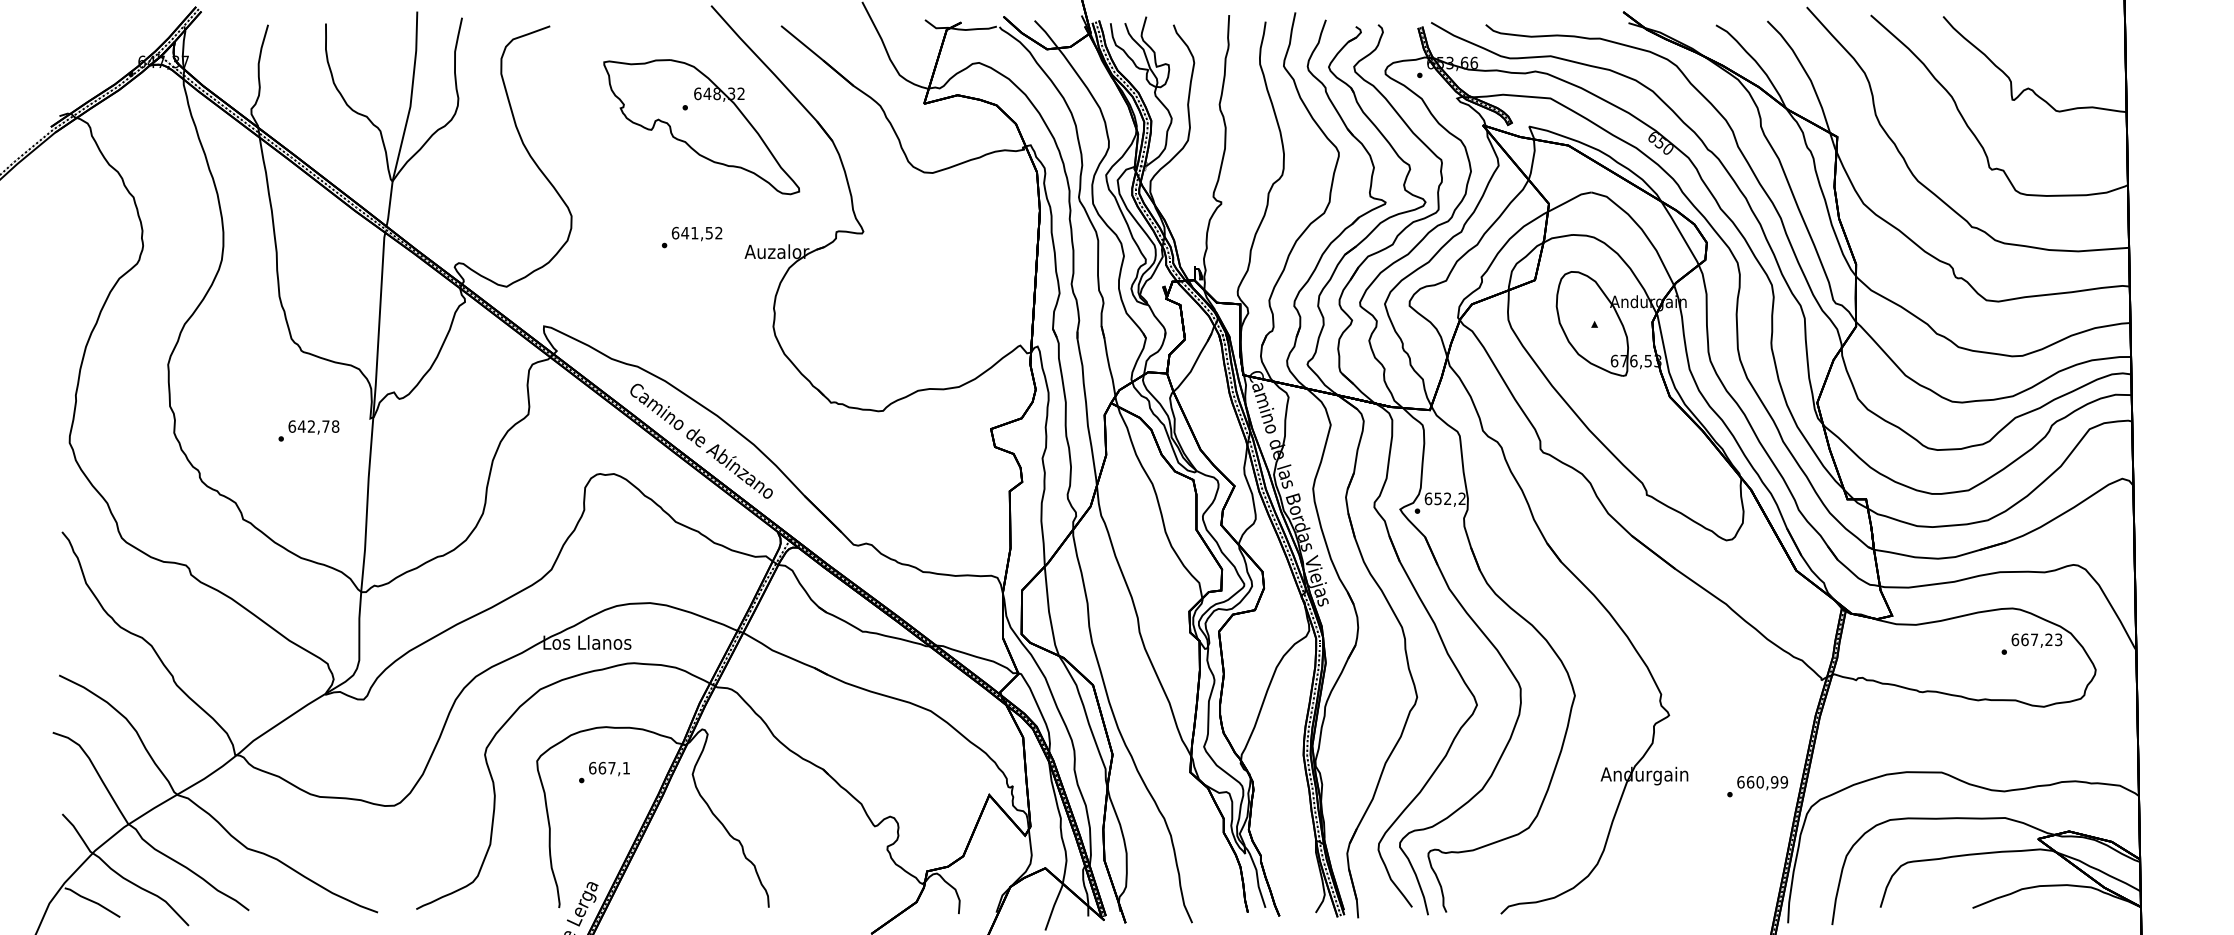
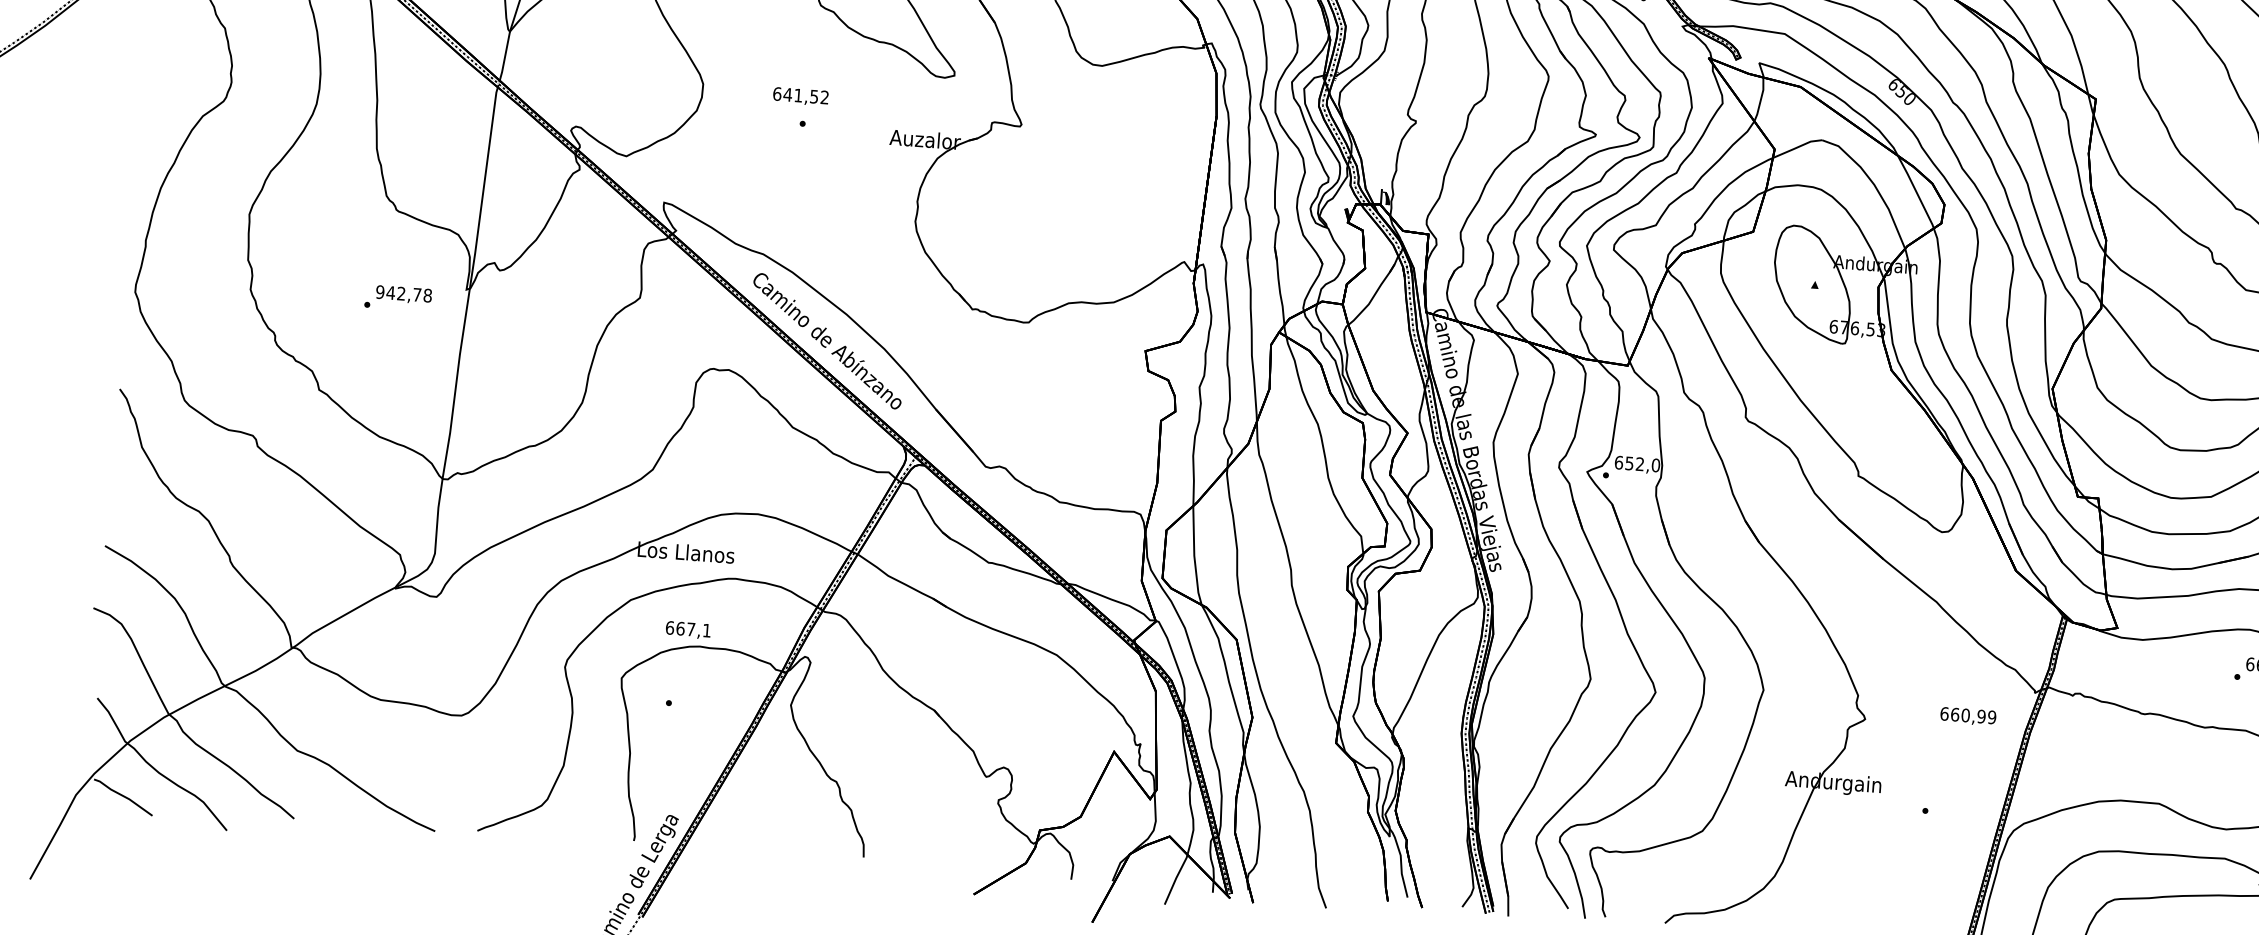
text: (696, 233) -> (800, 96), moved
text: (292, 426) -> (380, 292), 642,78 -> 942,78
text: (1461, 498) -> (1655, 464), 652,2 -> 652,0
text: (609, 768) -> (688, 629), moved
text: (1762, 783) -> (1968, 717), moved

